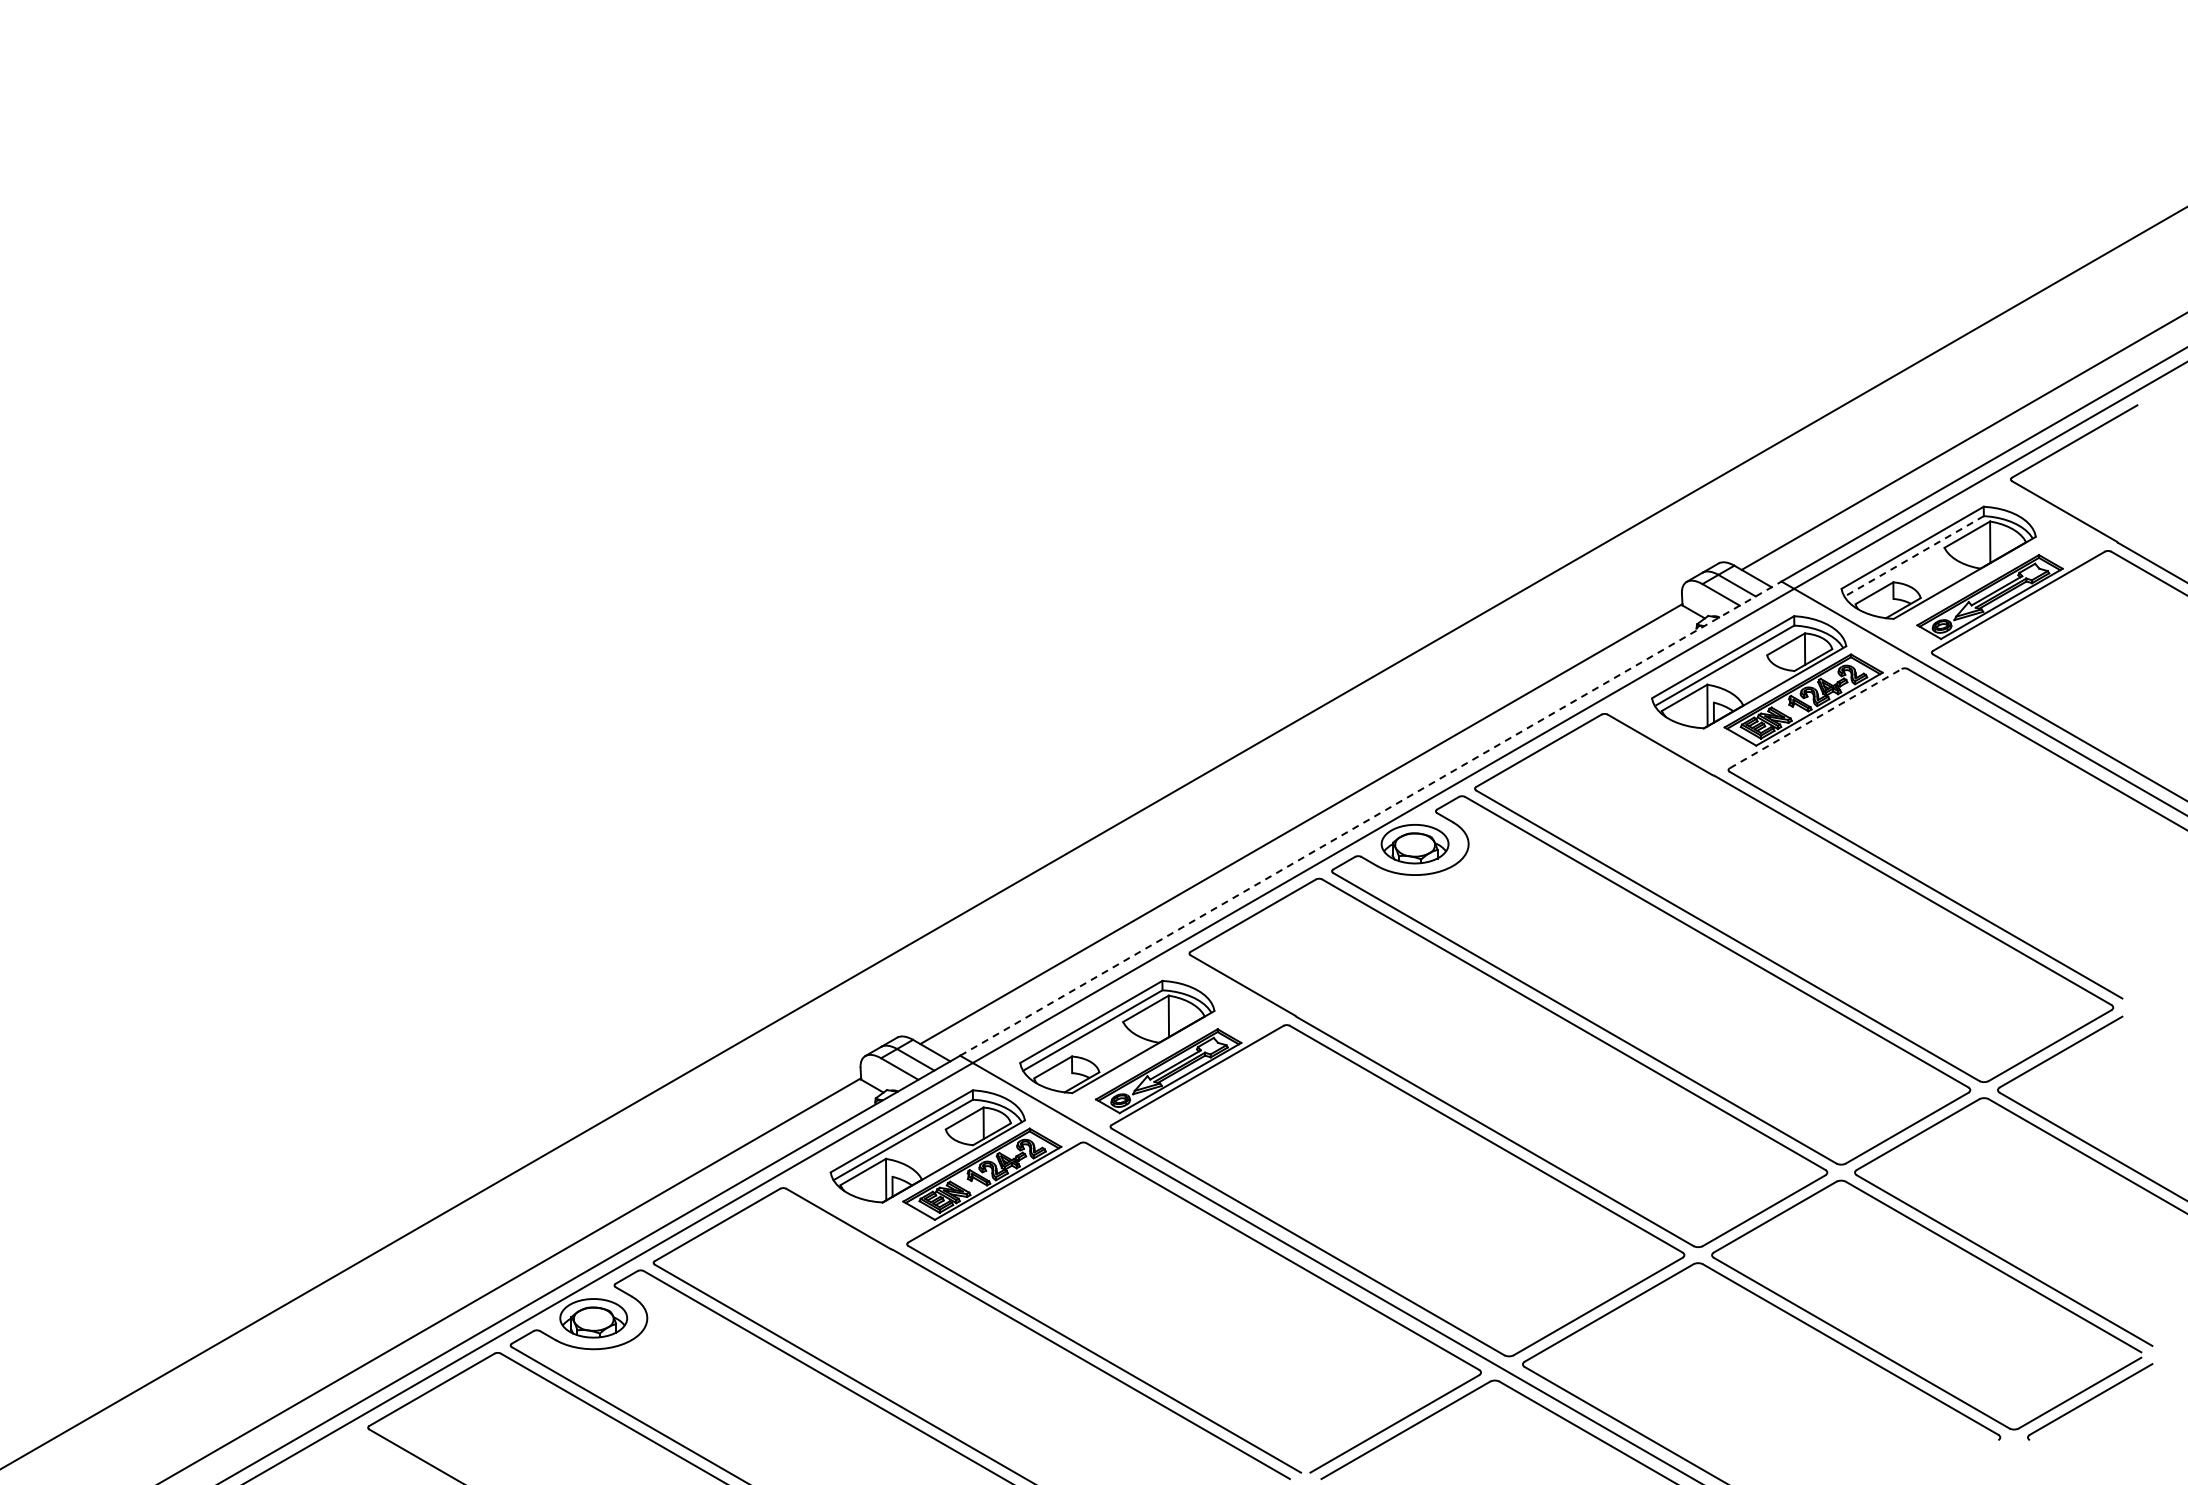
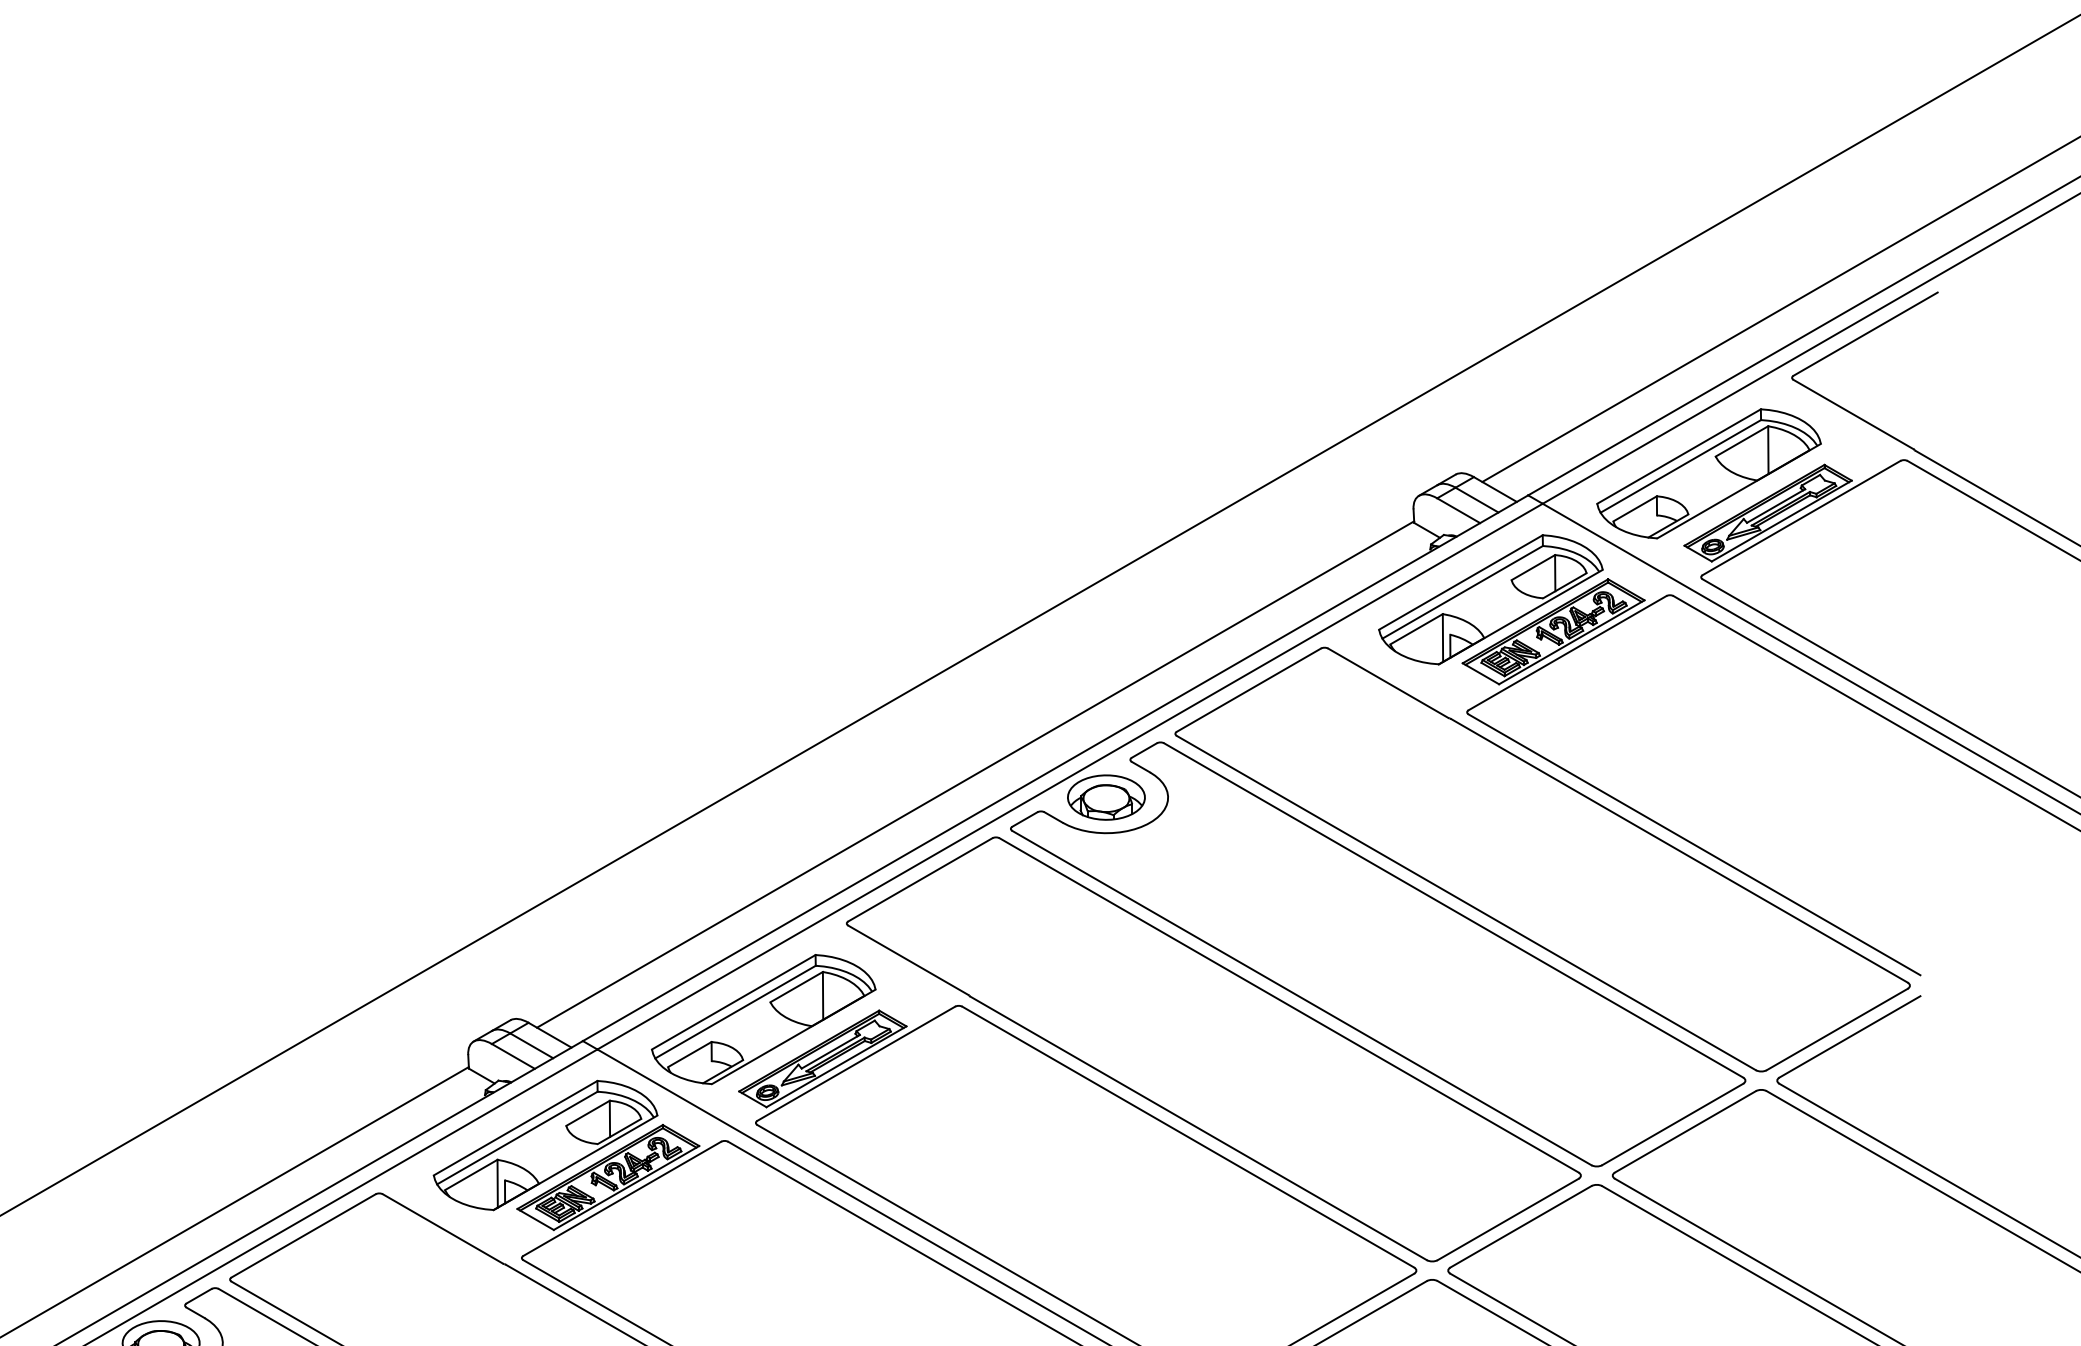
line: (1914, 556) -> (1681, 466), dashed -> solid
line: (1816, 718) -> (1568, 652), dashed -> solid
line: (1371, 818) -> (1056, 768), dashed -> solid

